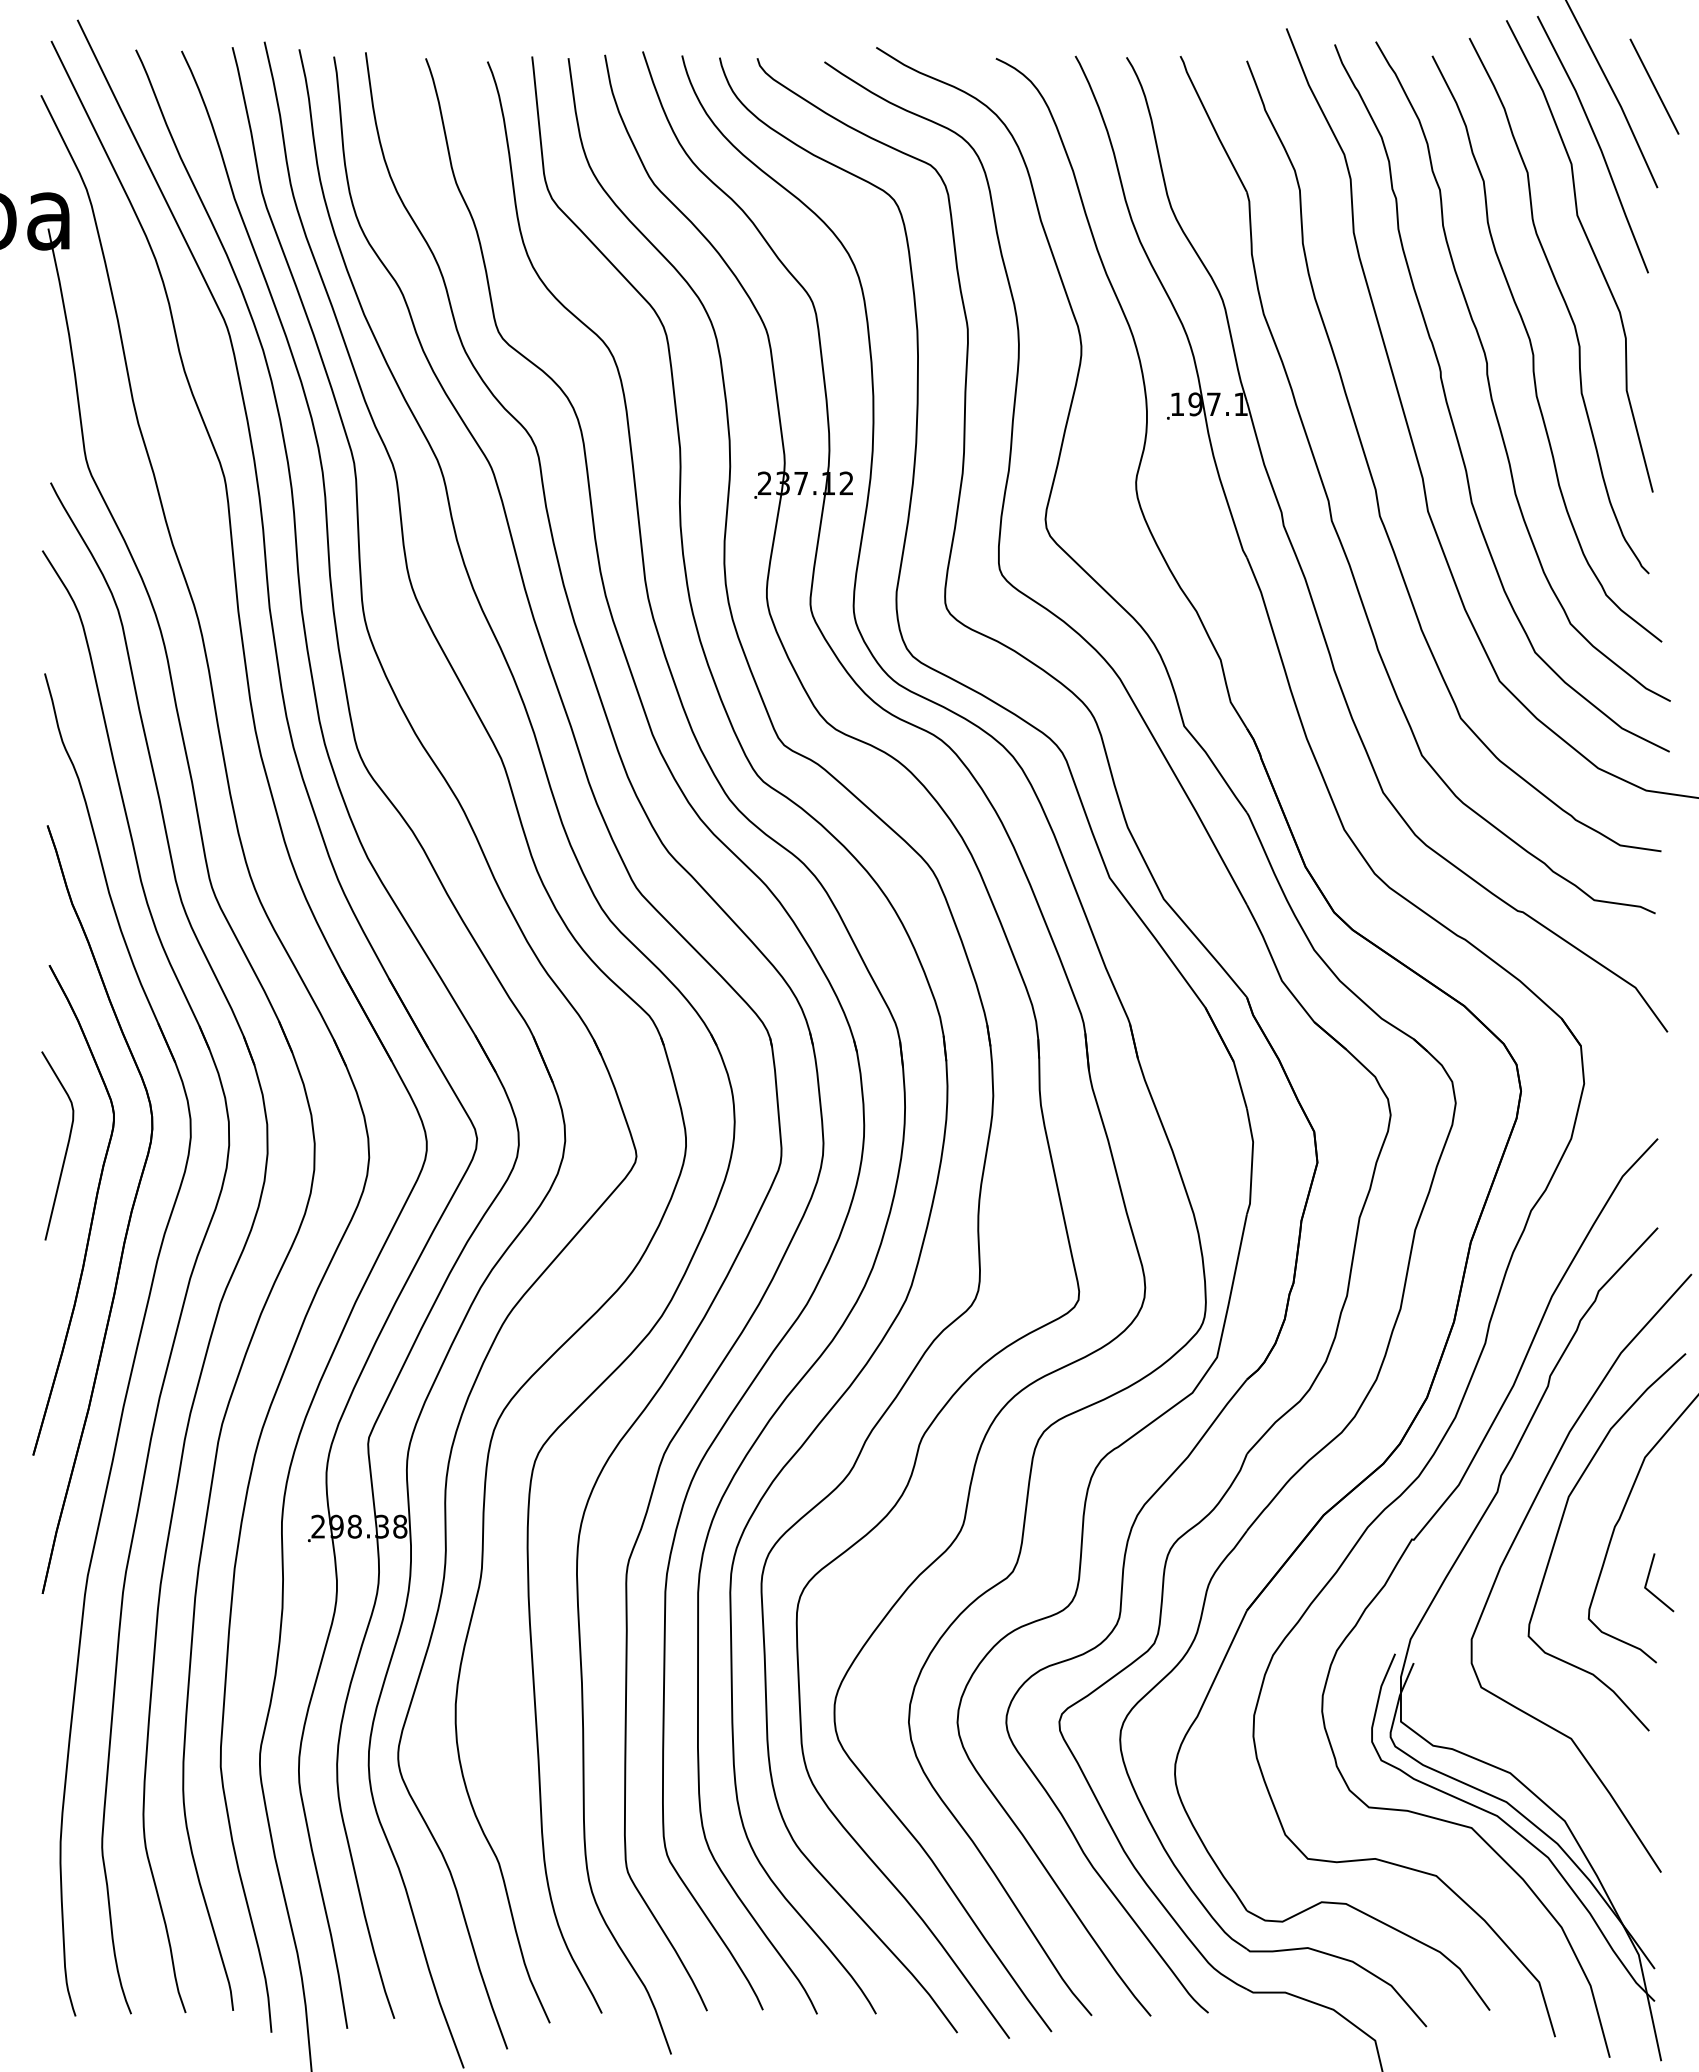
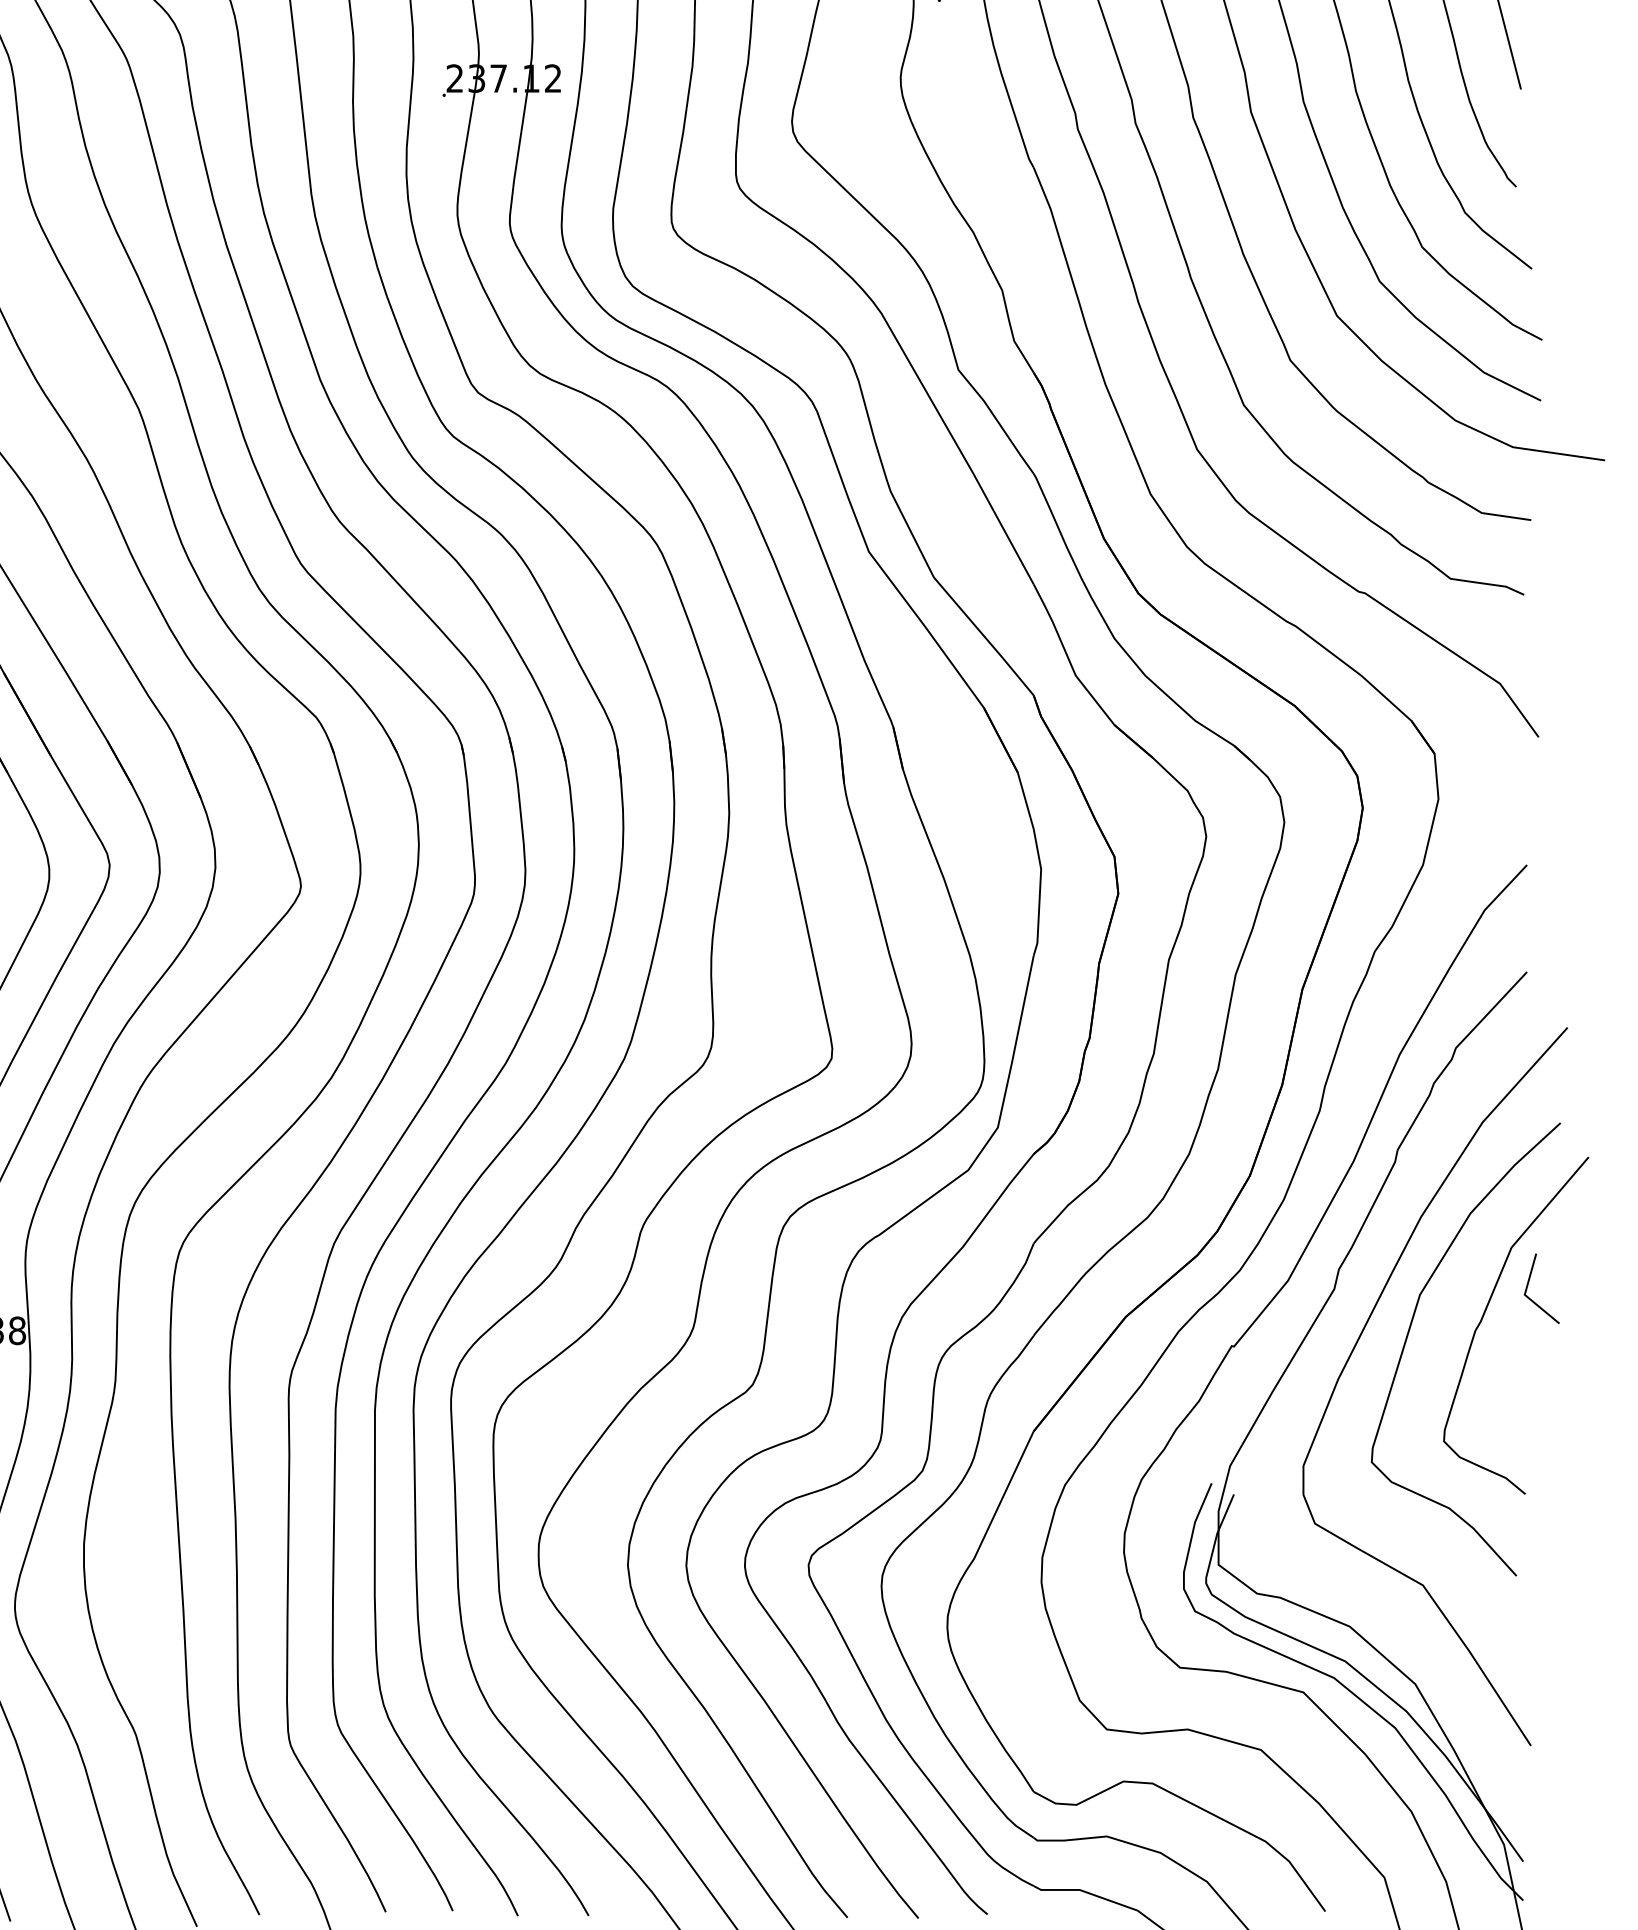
line: (1648, 1579) -> (1528, 1284), moved

